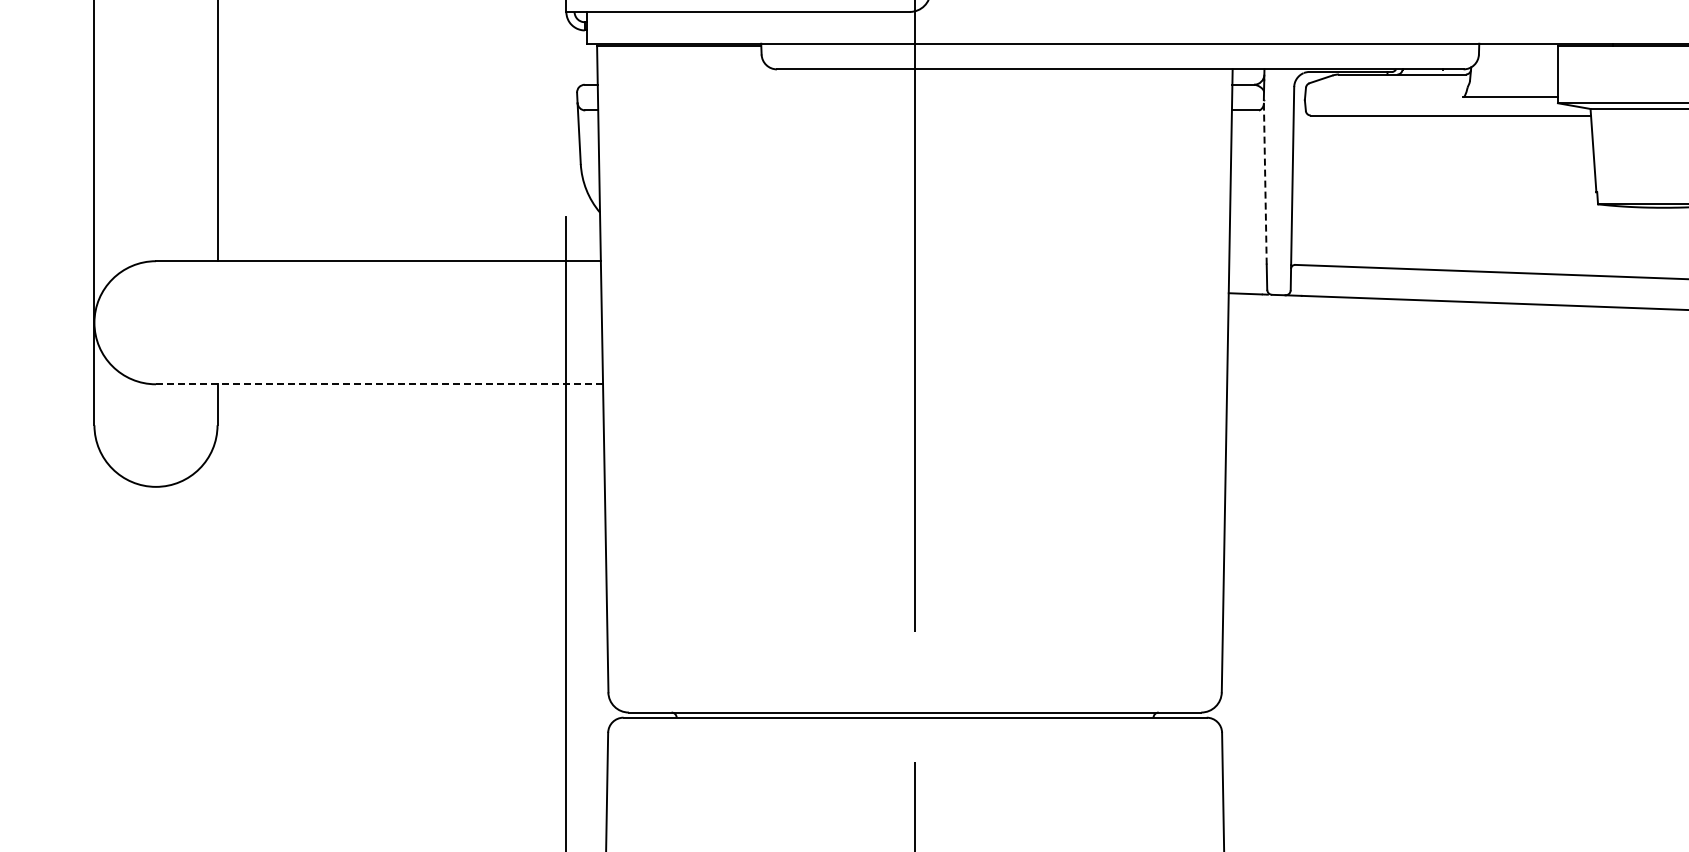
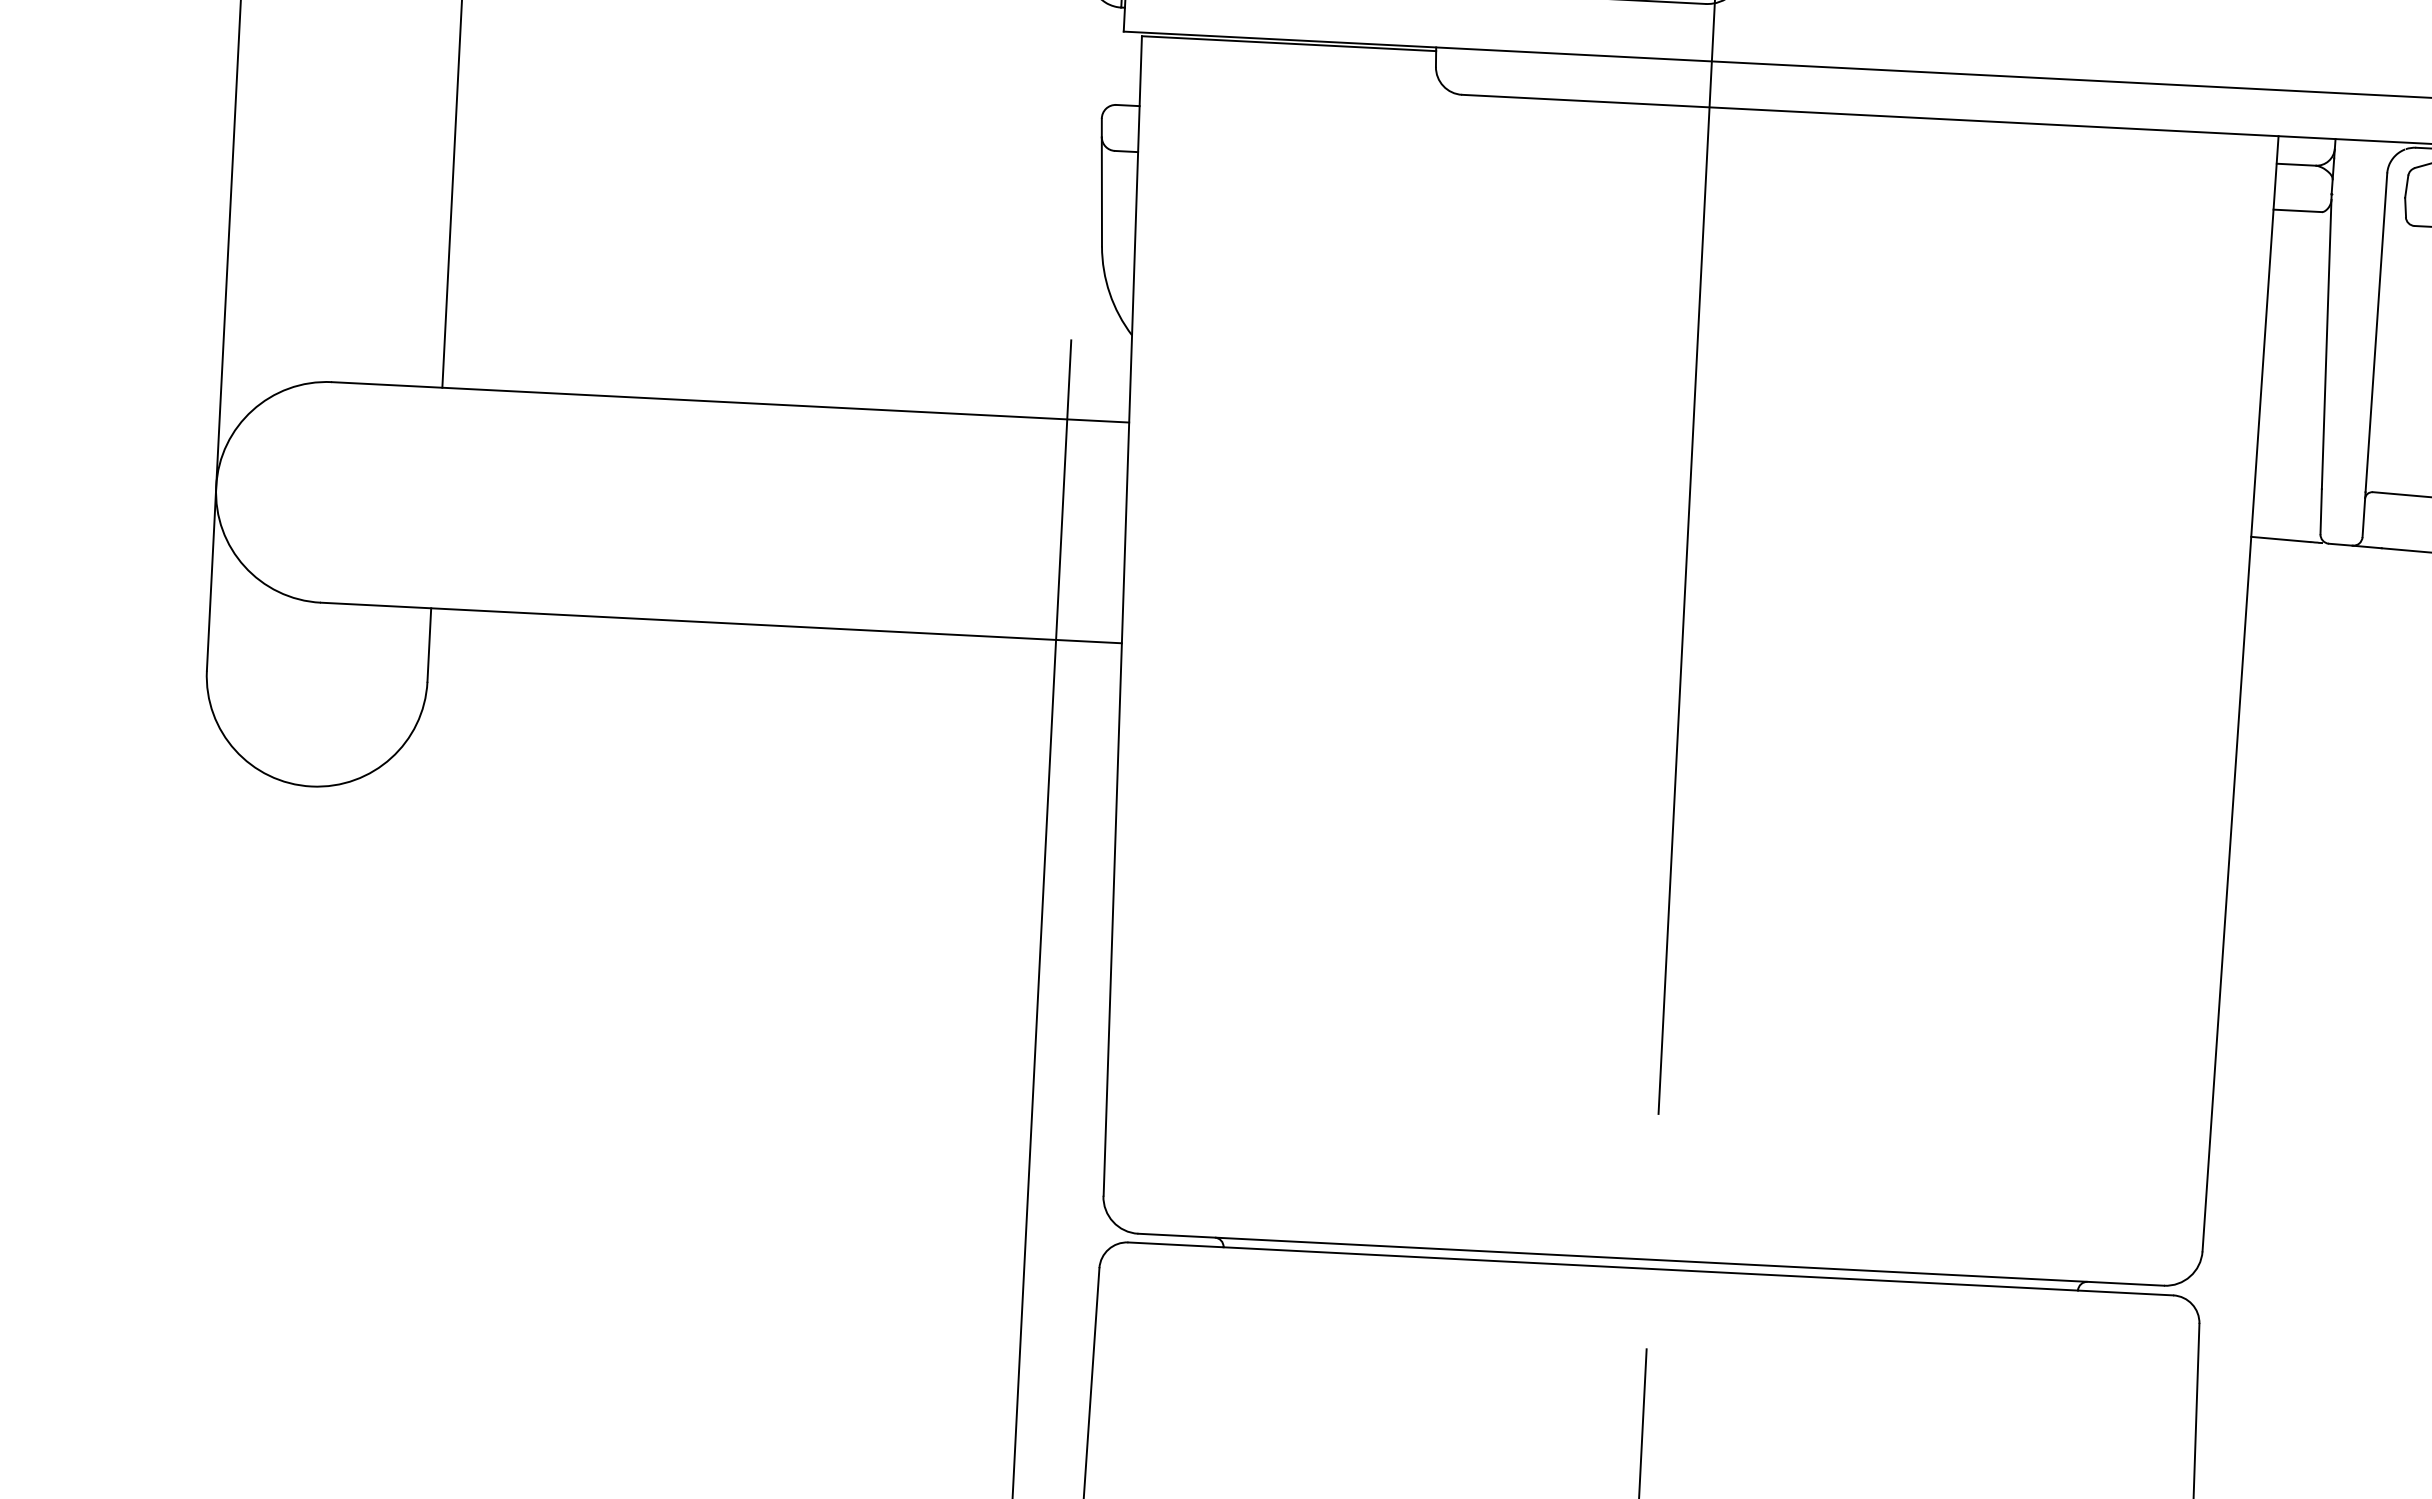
line: (1265, 181) -> (2327, 340), dashed -> solid
line: (379, 384) -> (721, 623), dashed -> solid

